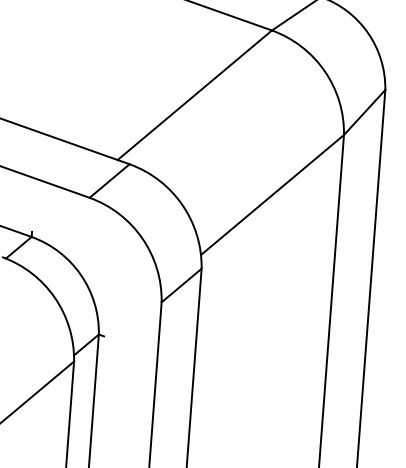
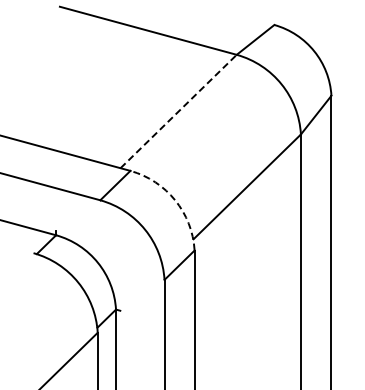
line: (195, 95) -> (179, 111), solid -> dashed
arc: (182, 205) -> (175, 200), solid -> dashed

